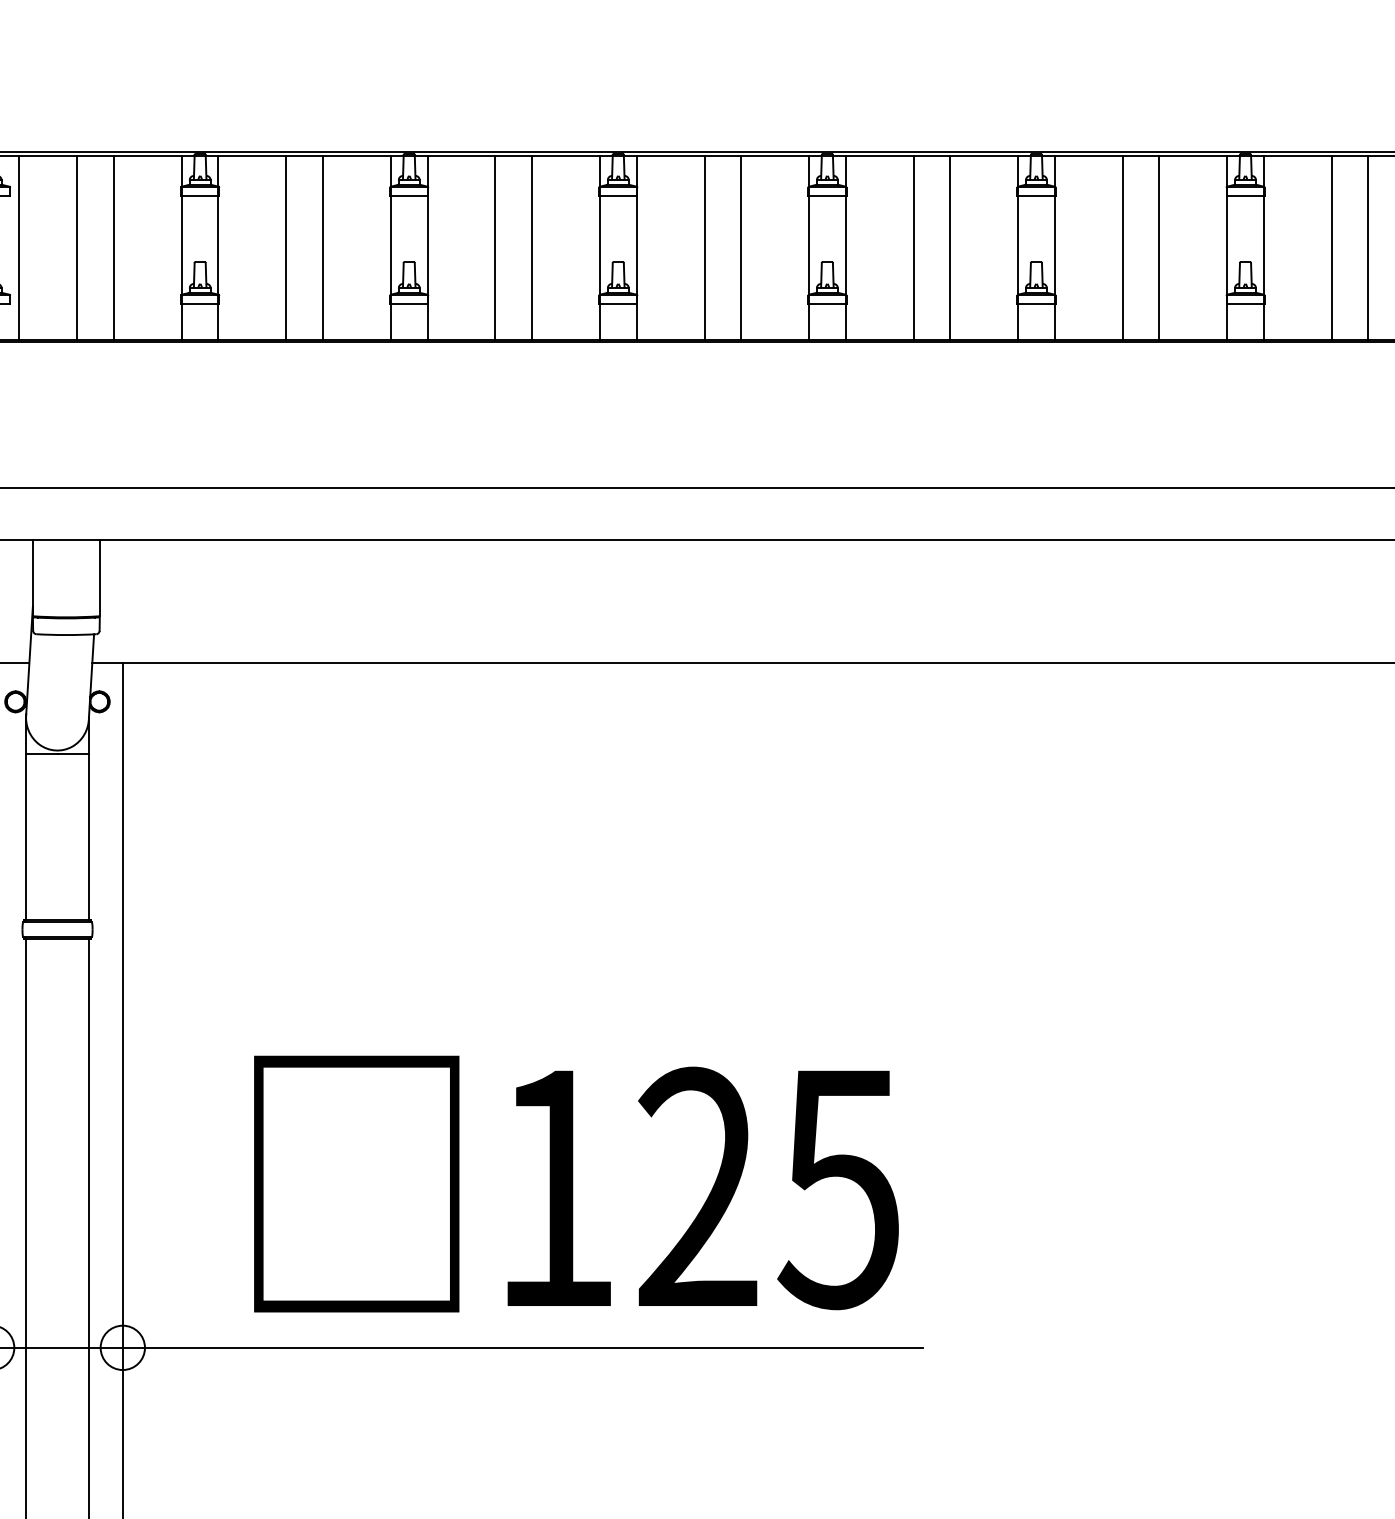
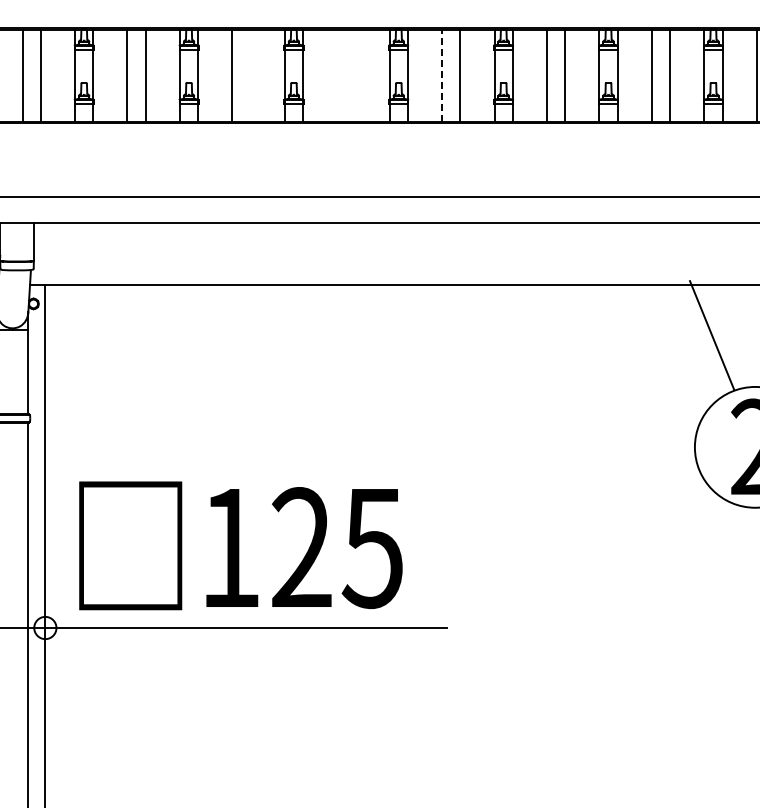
line: (531, 246) -> (250, 75), removed
line: (705, 246) -> (337, 75), removed
line: (741, 246) -> (355, 75), removed
line: (914, 246) -> (442, 75), solid -> dashed
text: (575, 1183) -> (240, 545), moved

